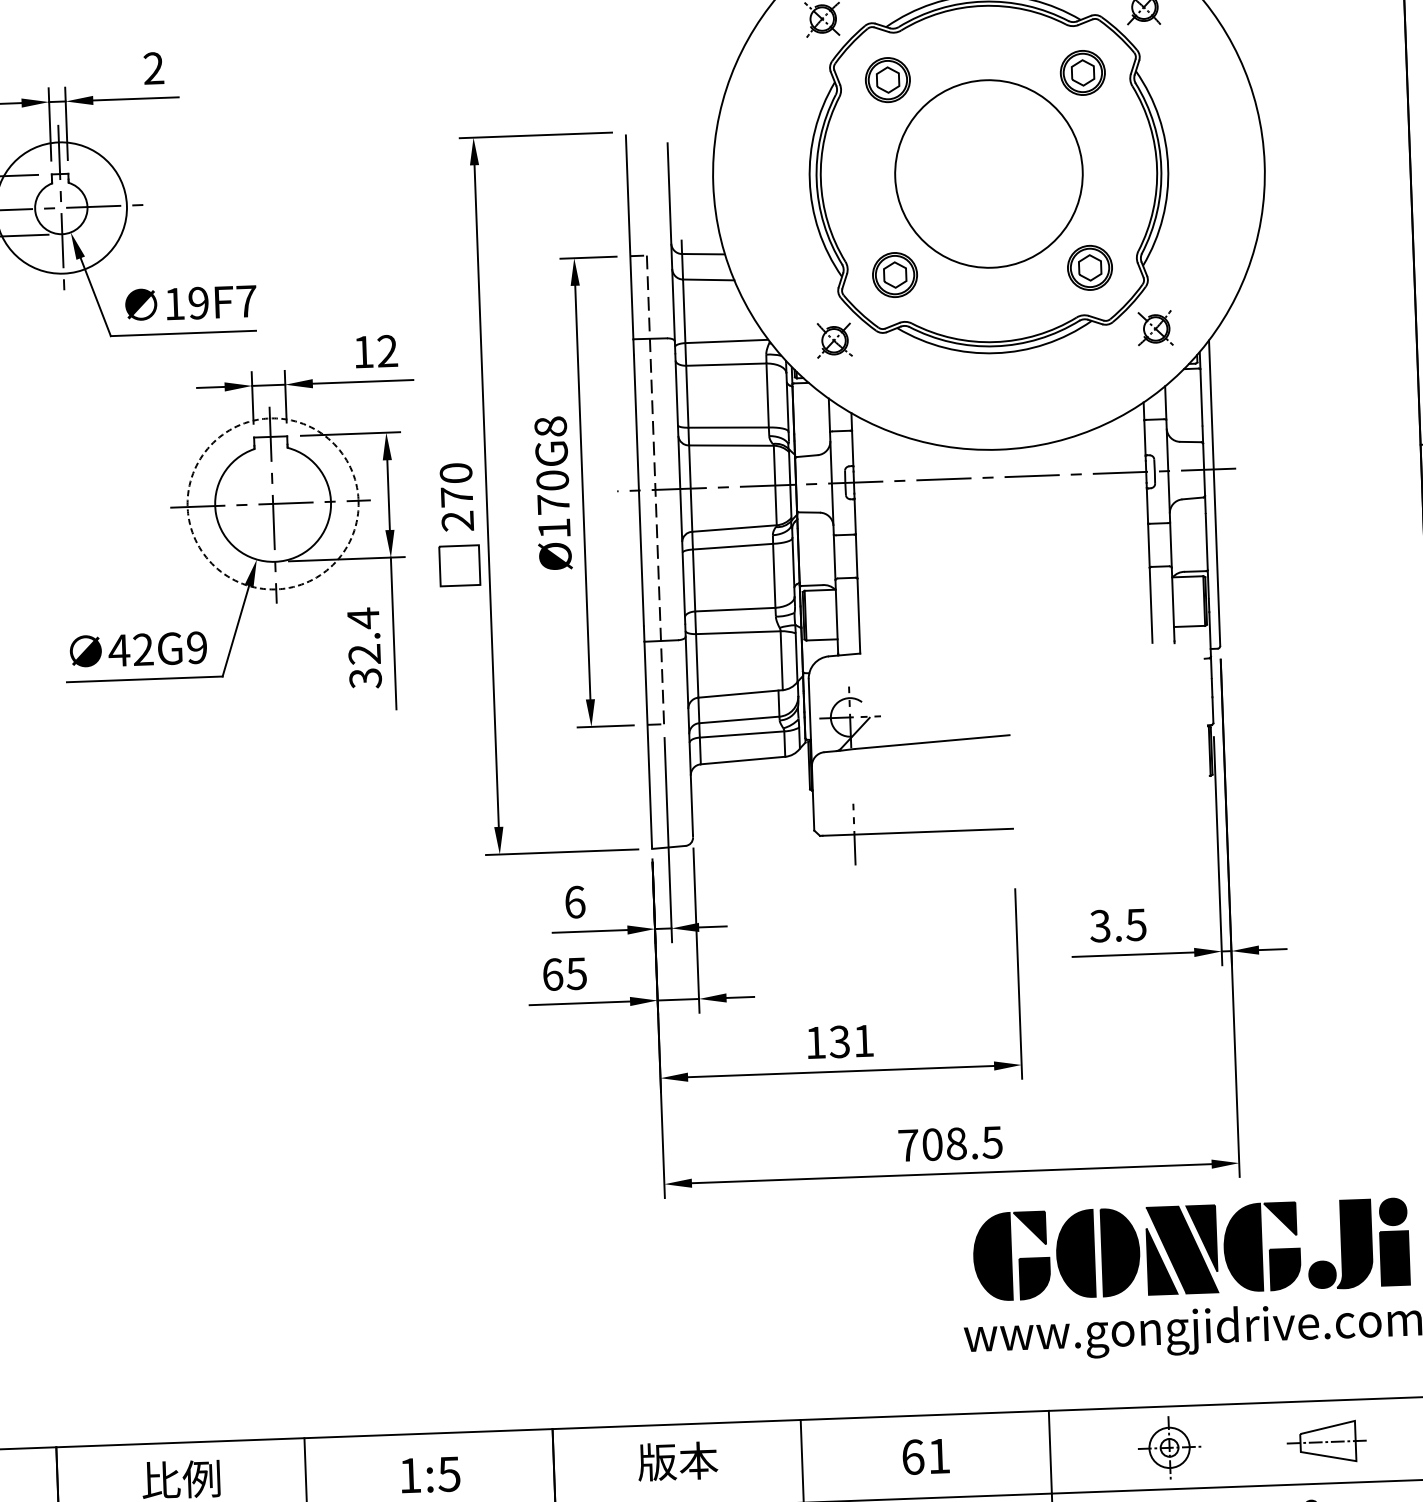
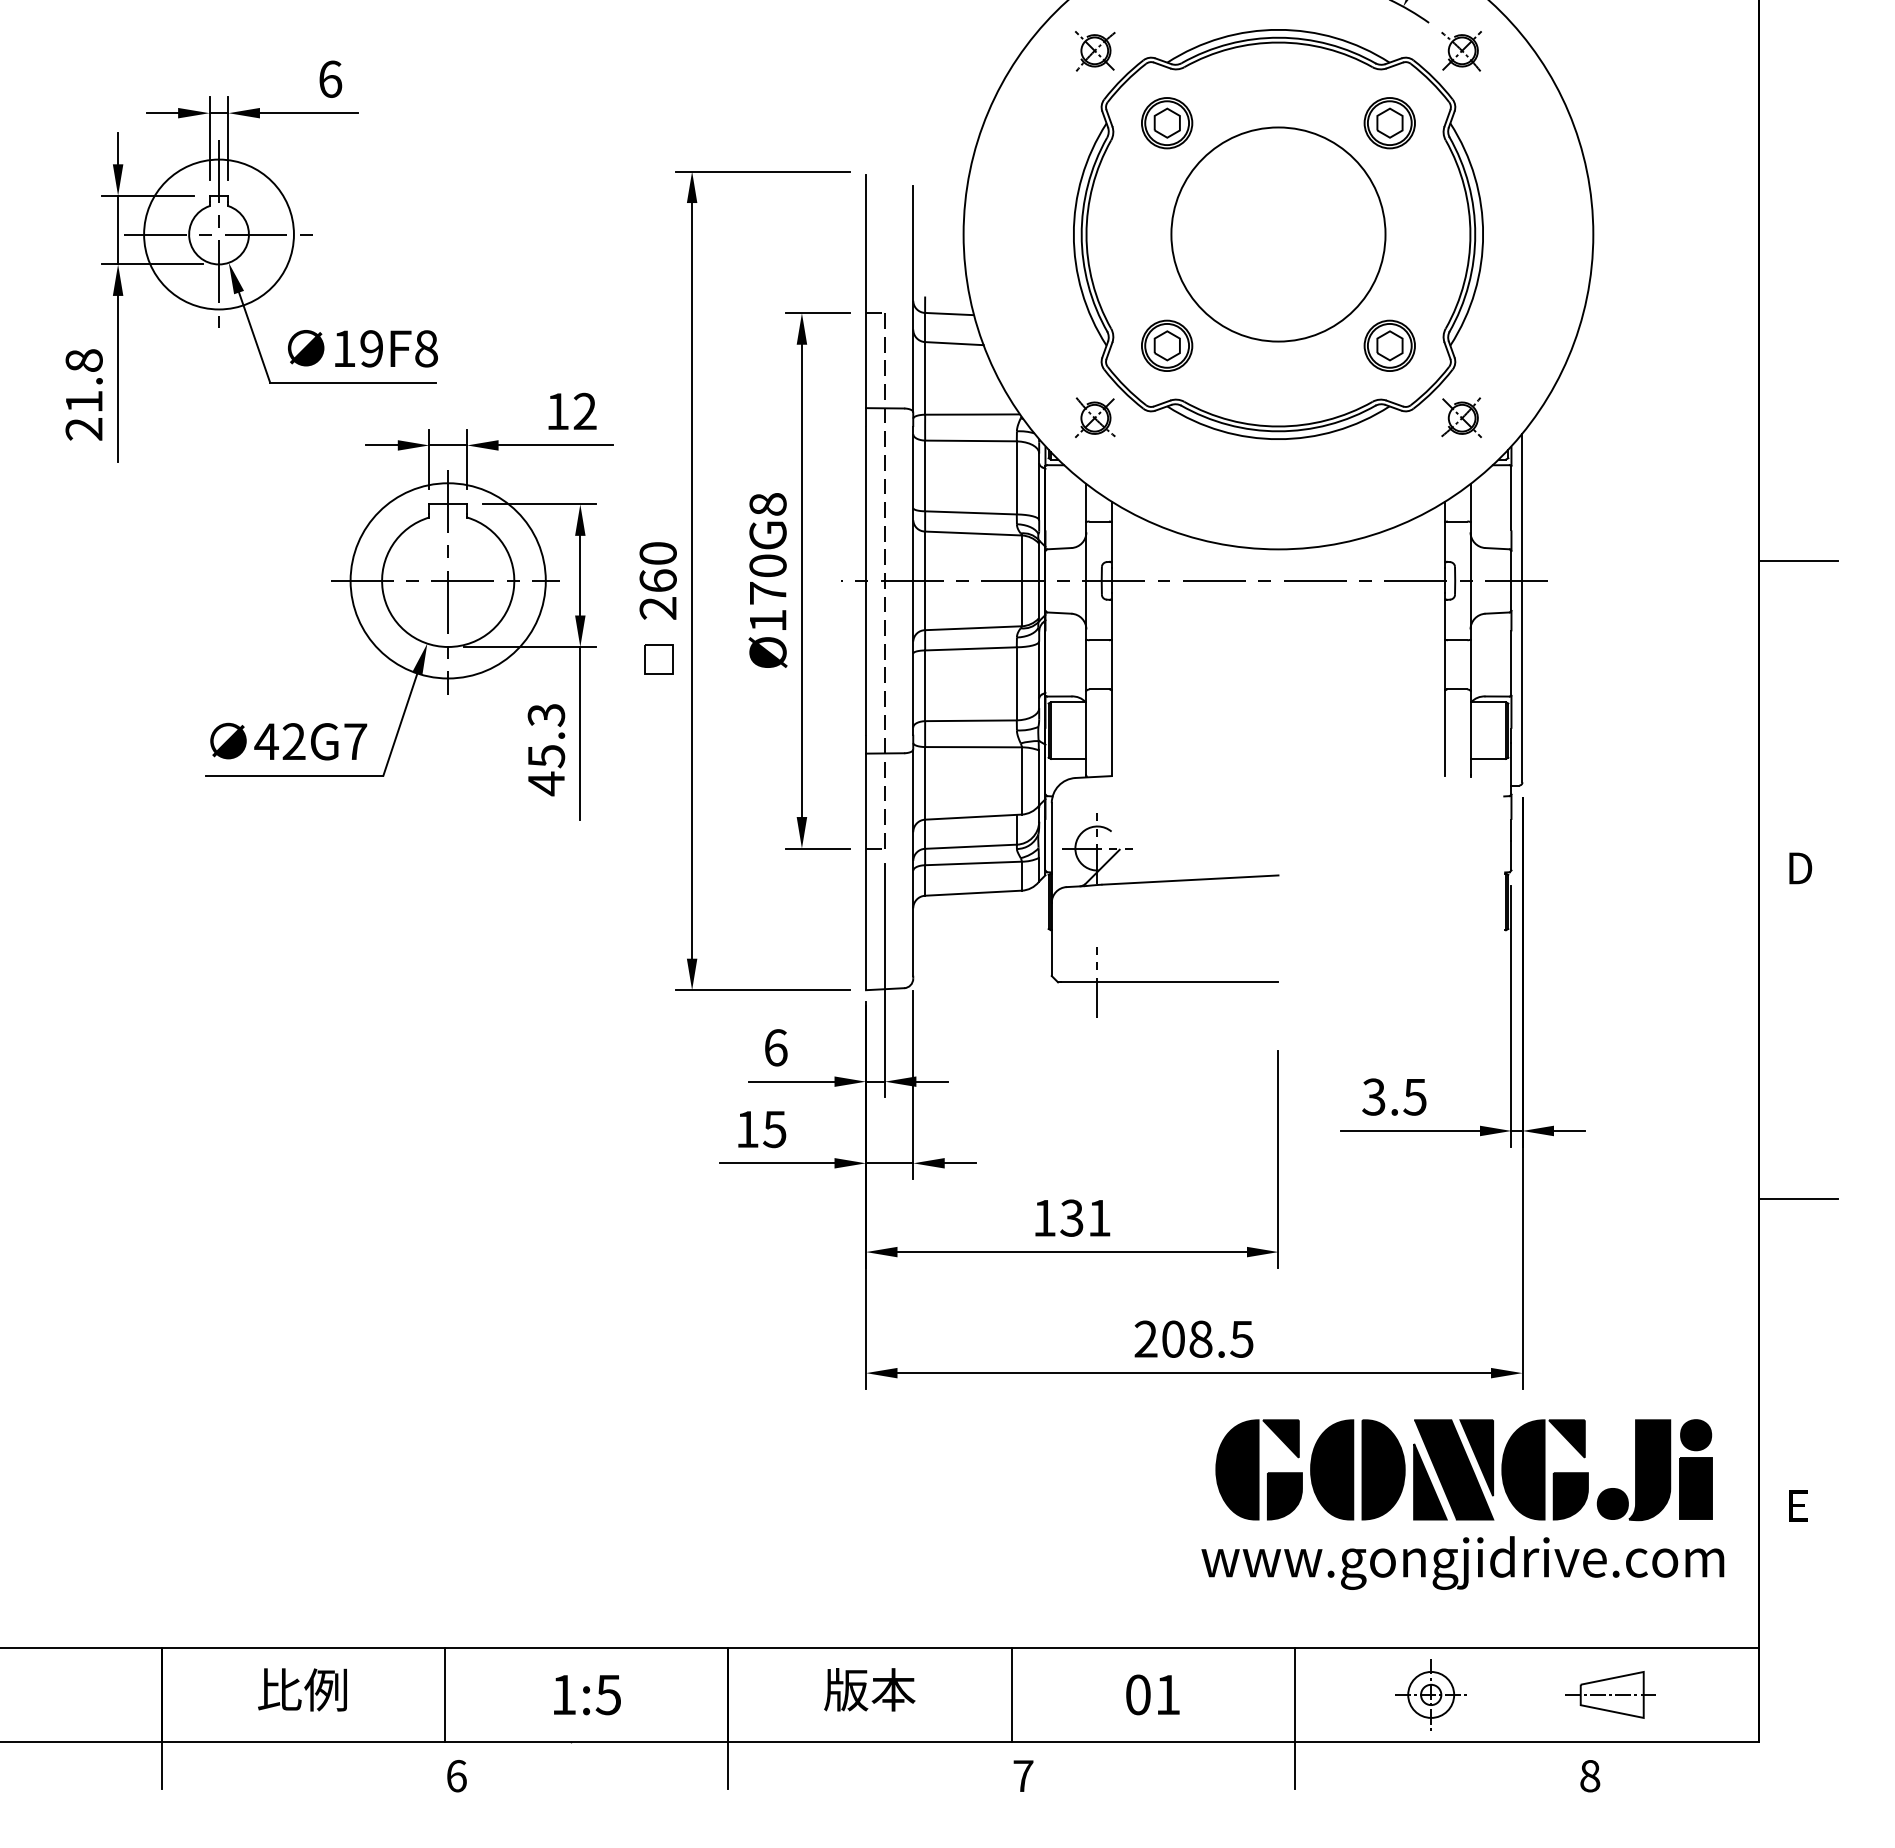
text: (153, 67) -> (330, 78), 2 -> 6
text: (246, 301) -> (426, 348), 19F7 -> 19F8
text: (456, 496) -> (657, 580), 270 -> 260
circle: (272, 503) -> (447, 580), dashed -> solid
part: (459, 566) -> (658, 659), size x0.62
text: (197, 647) -> (355, 741), 42G9 -> 42G7
text: (364, 648) -> (546, 749), 32.4 -> 45.3
text: (552, 974) -> (747, 1129), 65 -> 15
text: (907, 1144) -> (1145, 1338), 708.5 -> 208.5
text: (913, 1456) -> (1138, 1694), 61 -> 01

